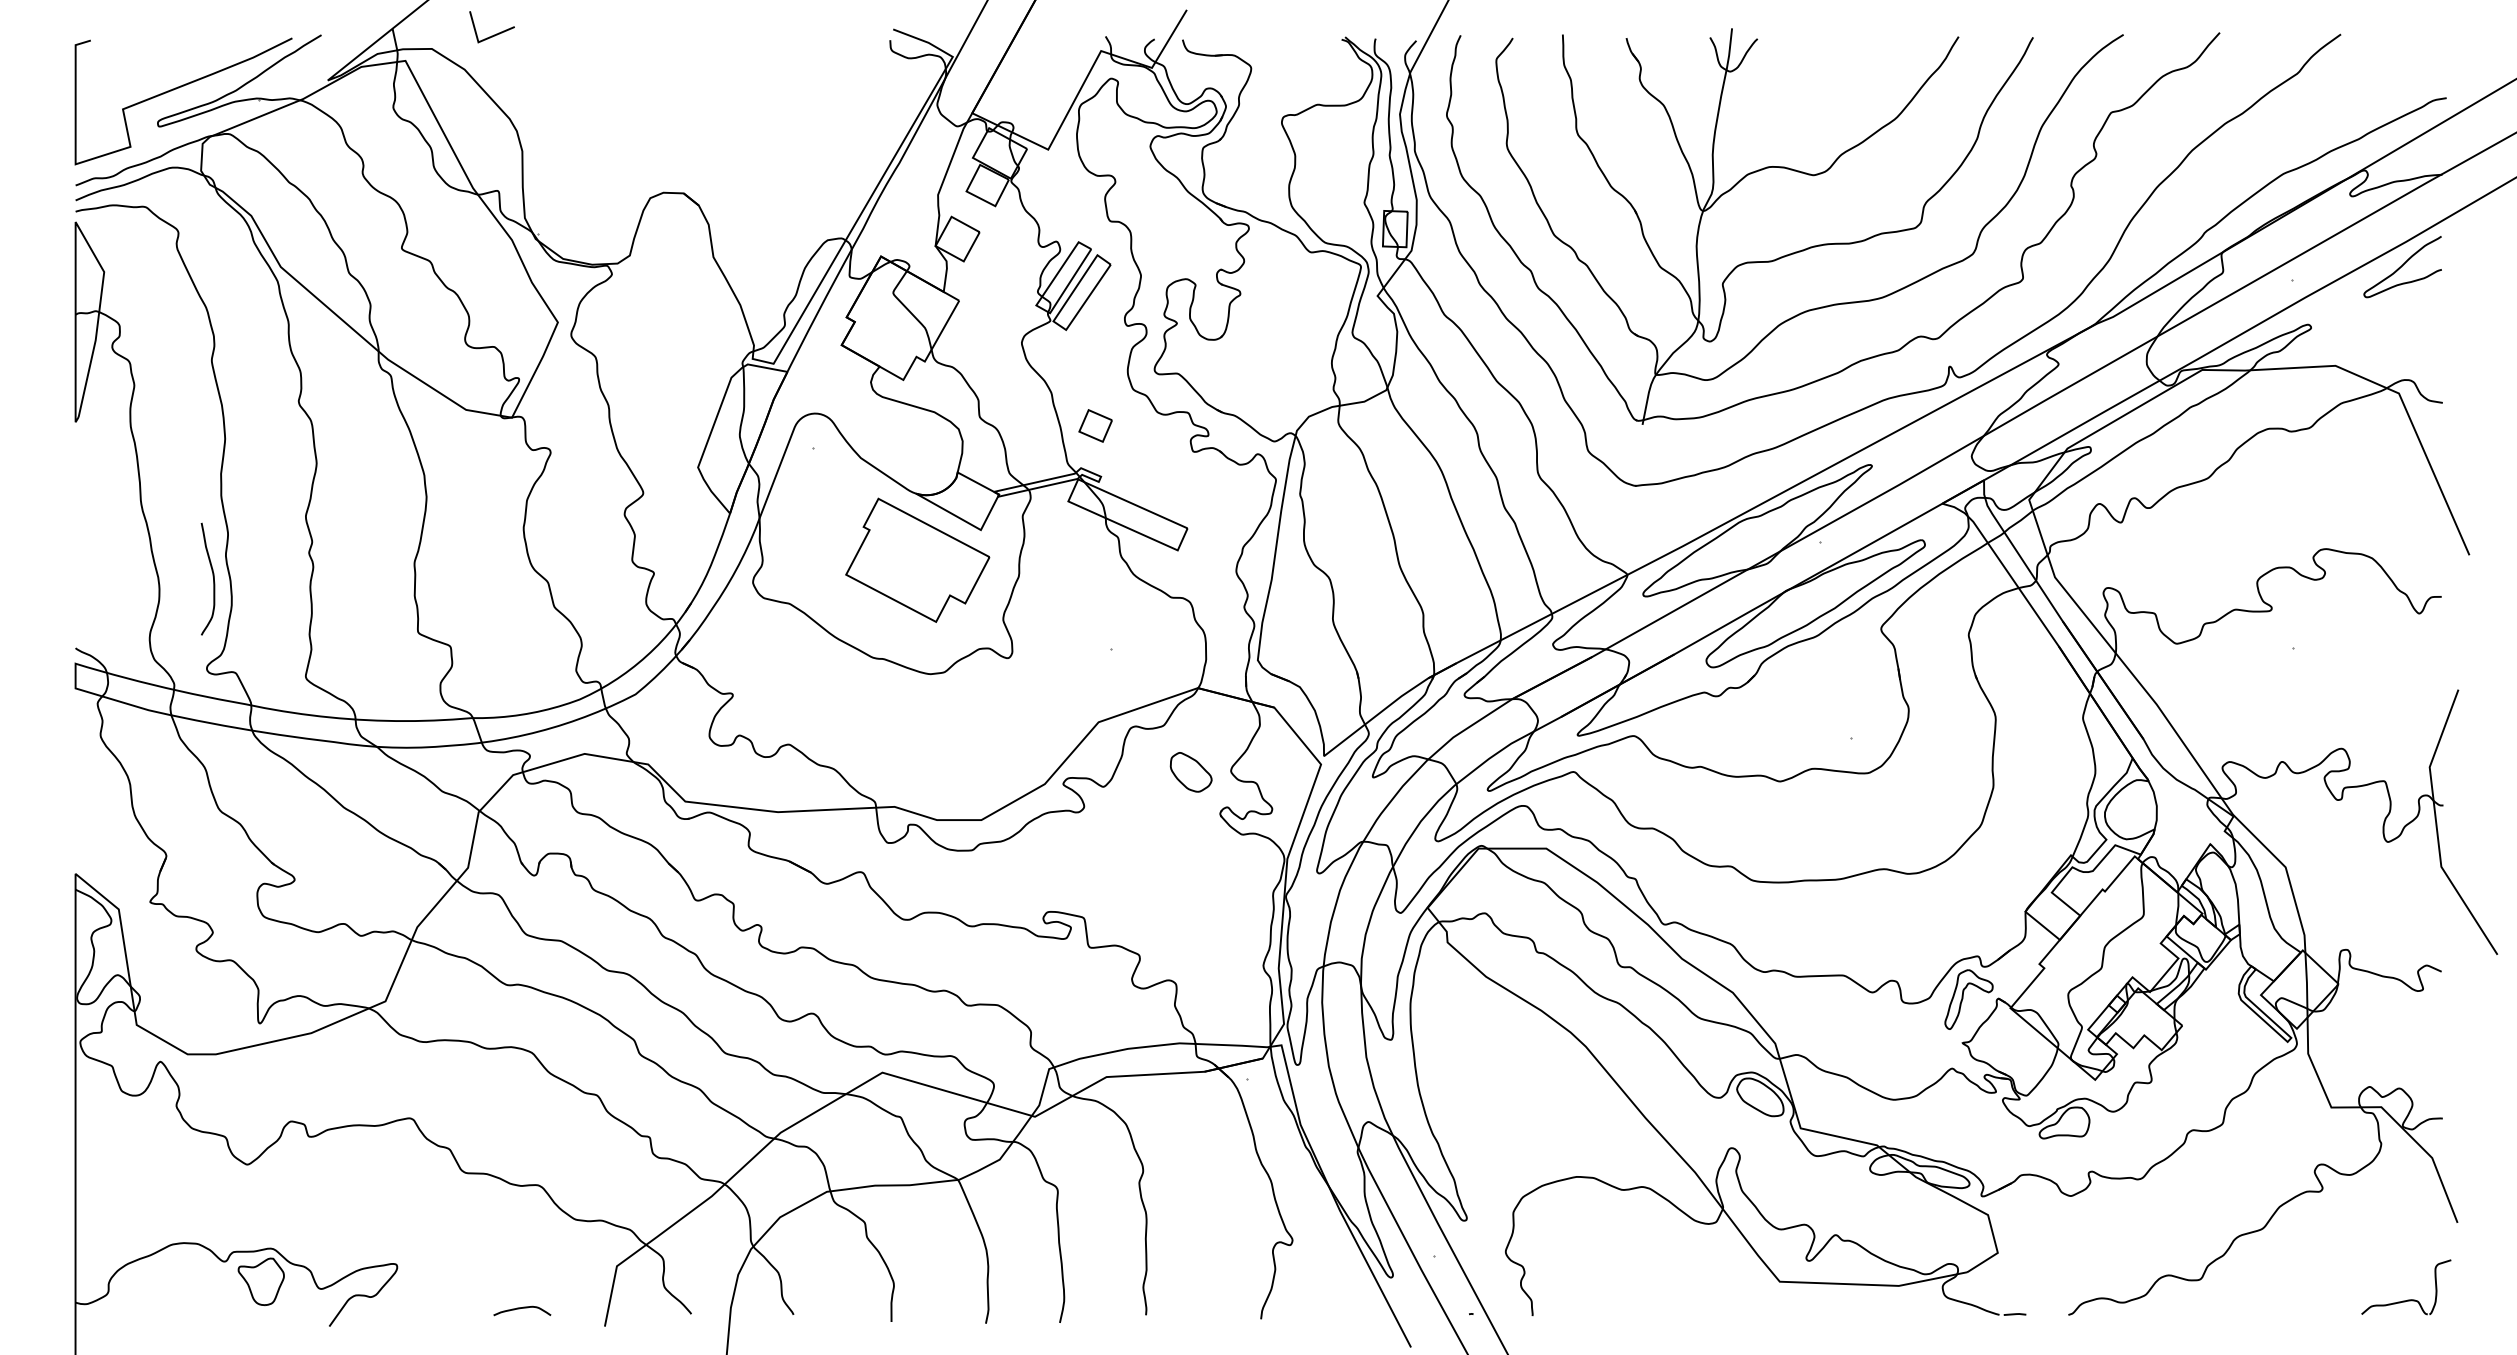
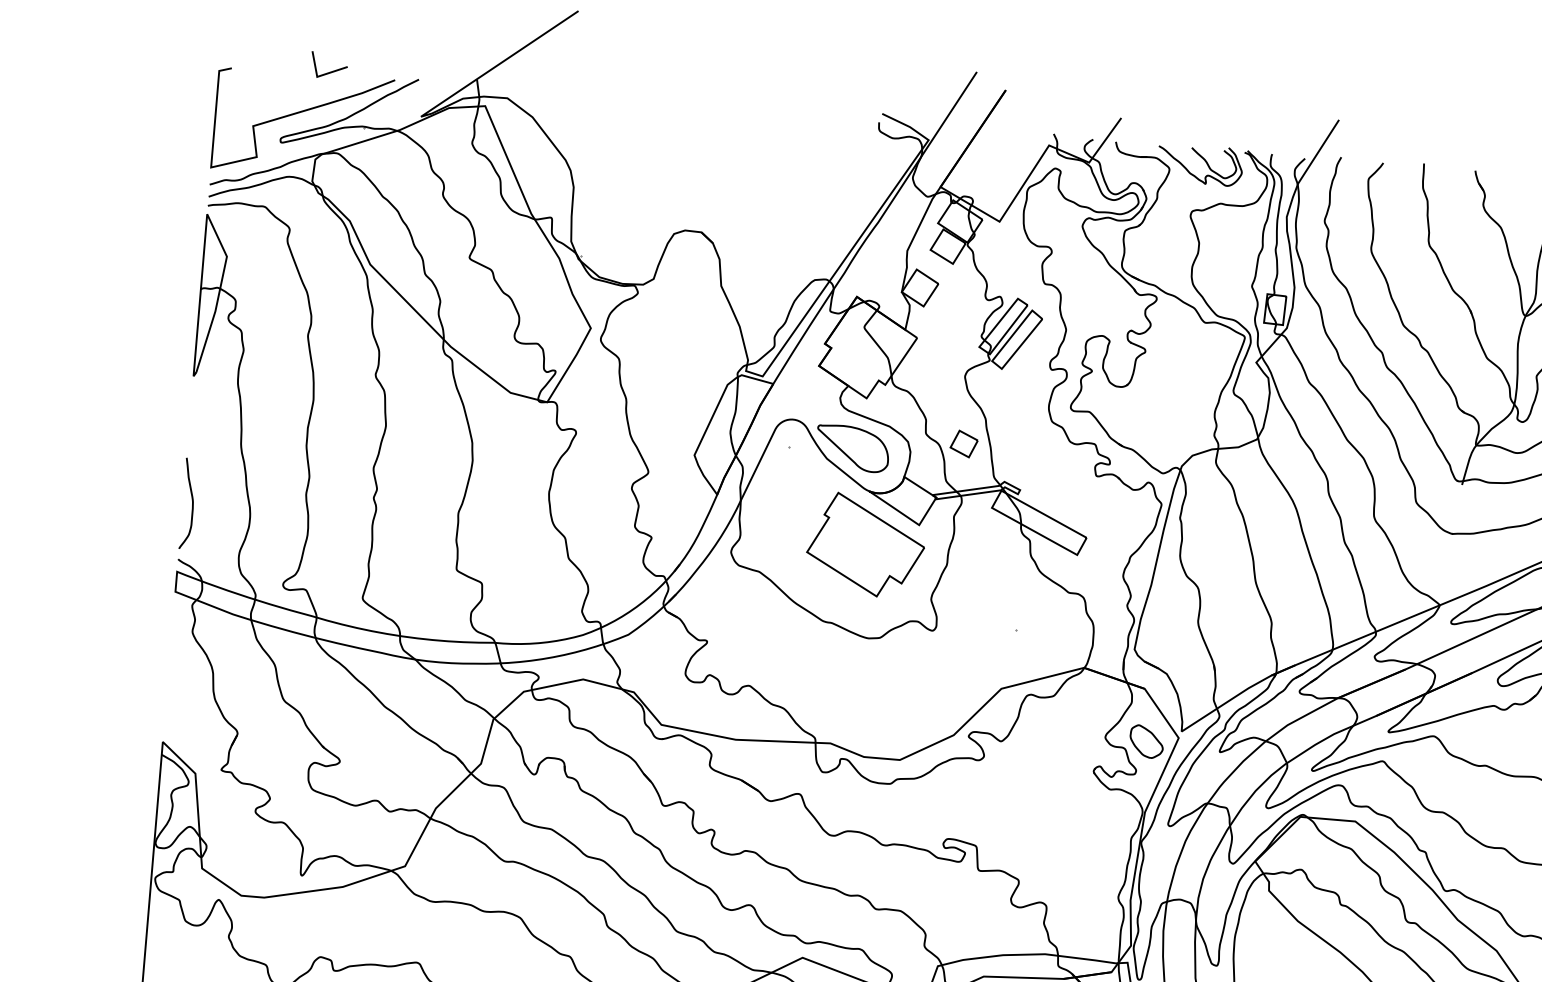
line: (494, 34) -> (330, 71), moved
part: (1293, 54) -> (1204, 161), added
part: (1095, 425) -> (964, 443), moved
part: (891, 442) -> (852, 448), added
curve: (212, 576) -> (191, 501), moved
part: (1190, 772) -> (1146, 741), moved

